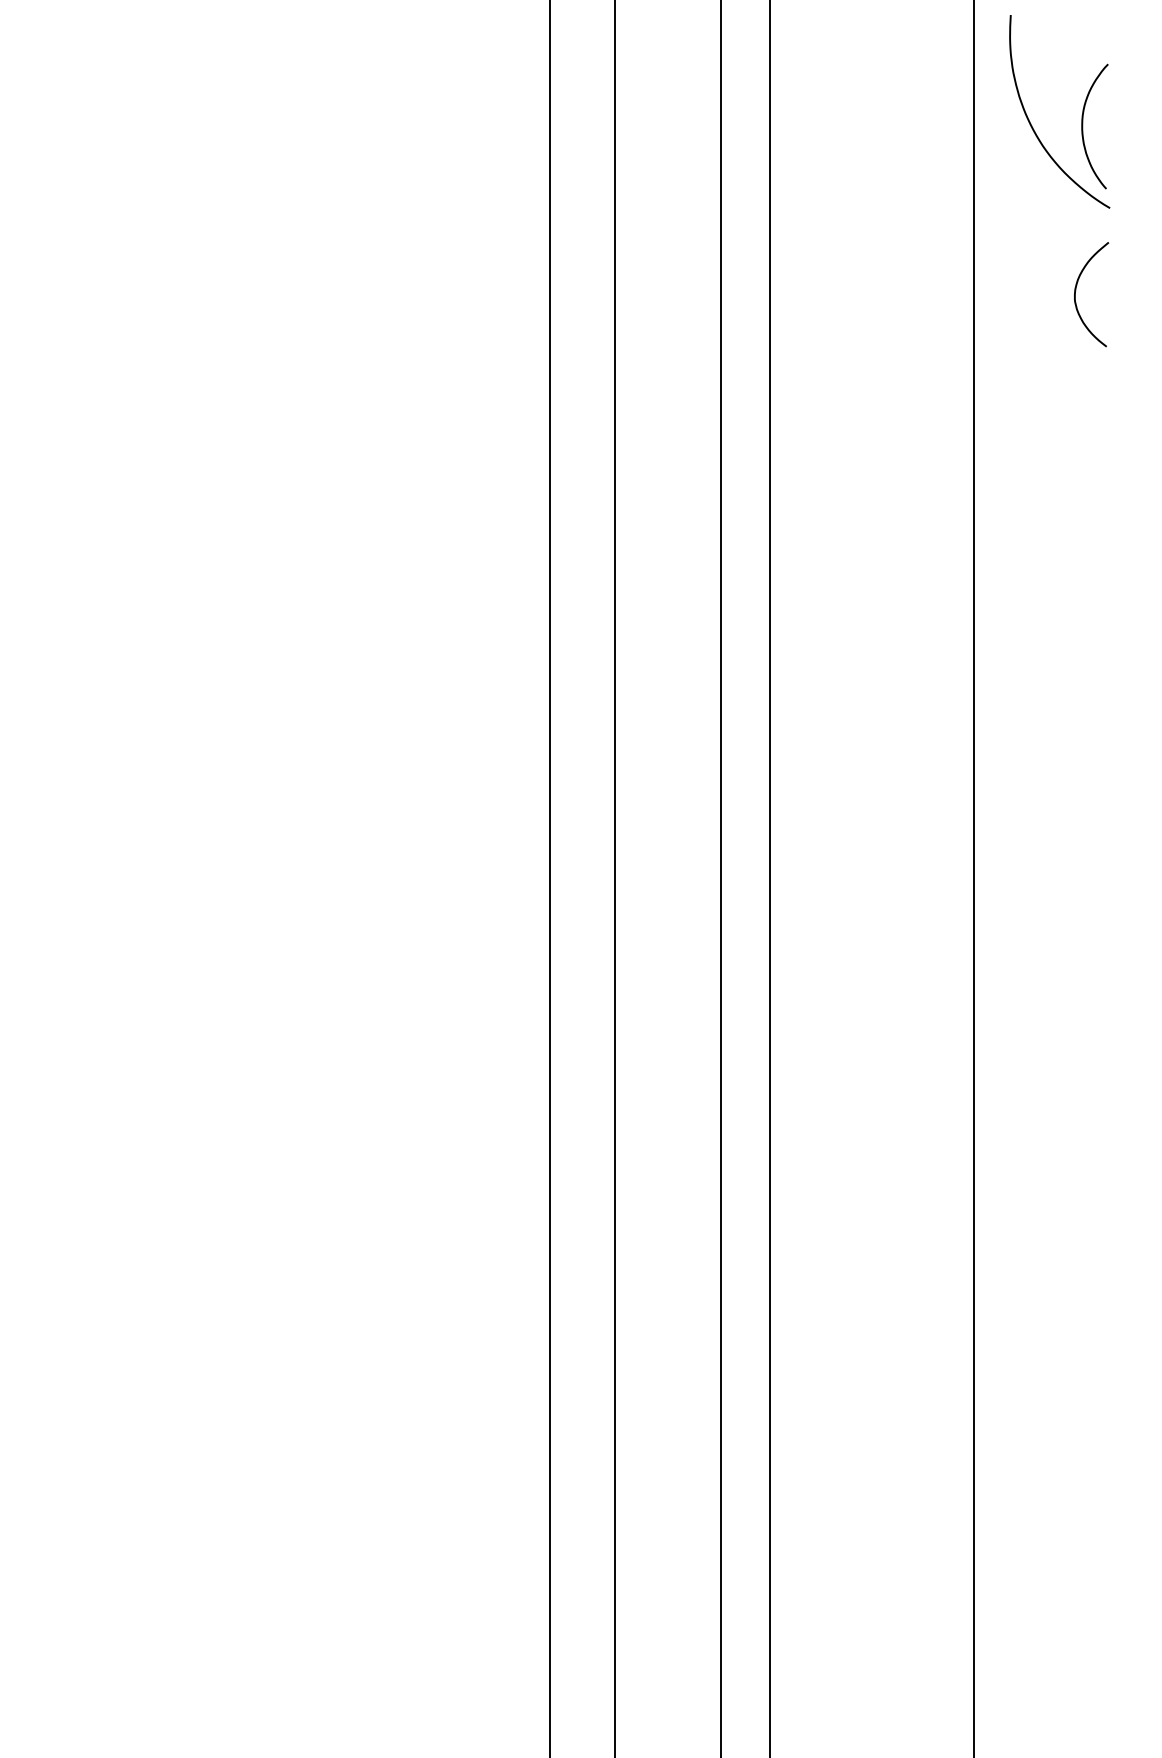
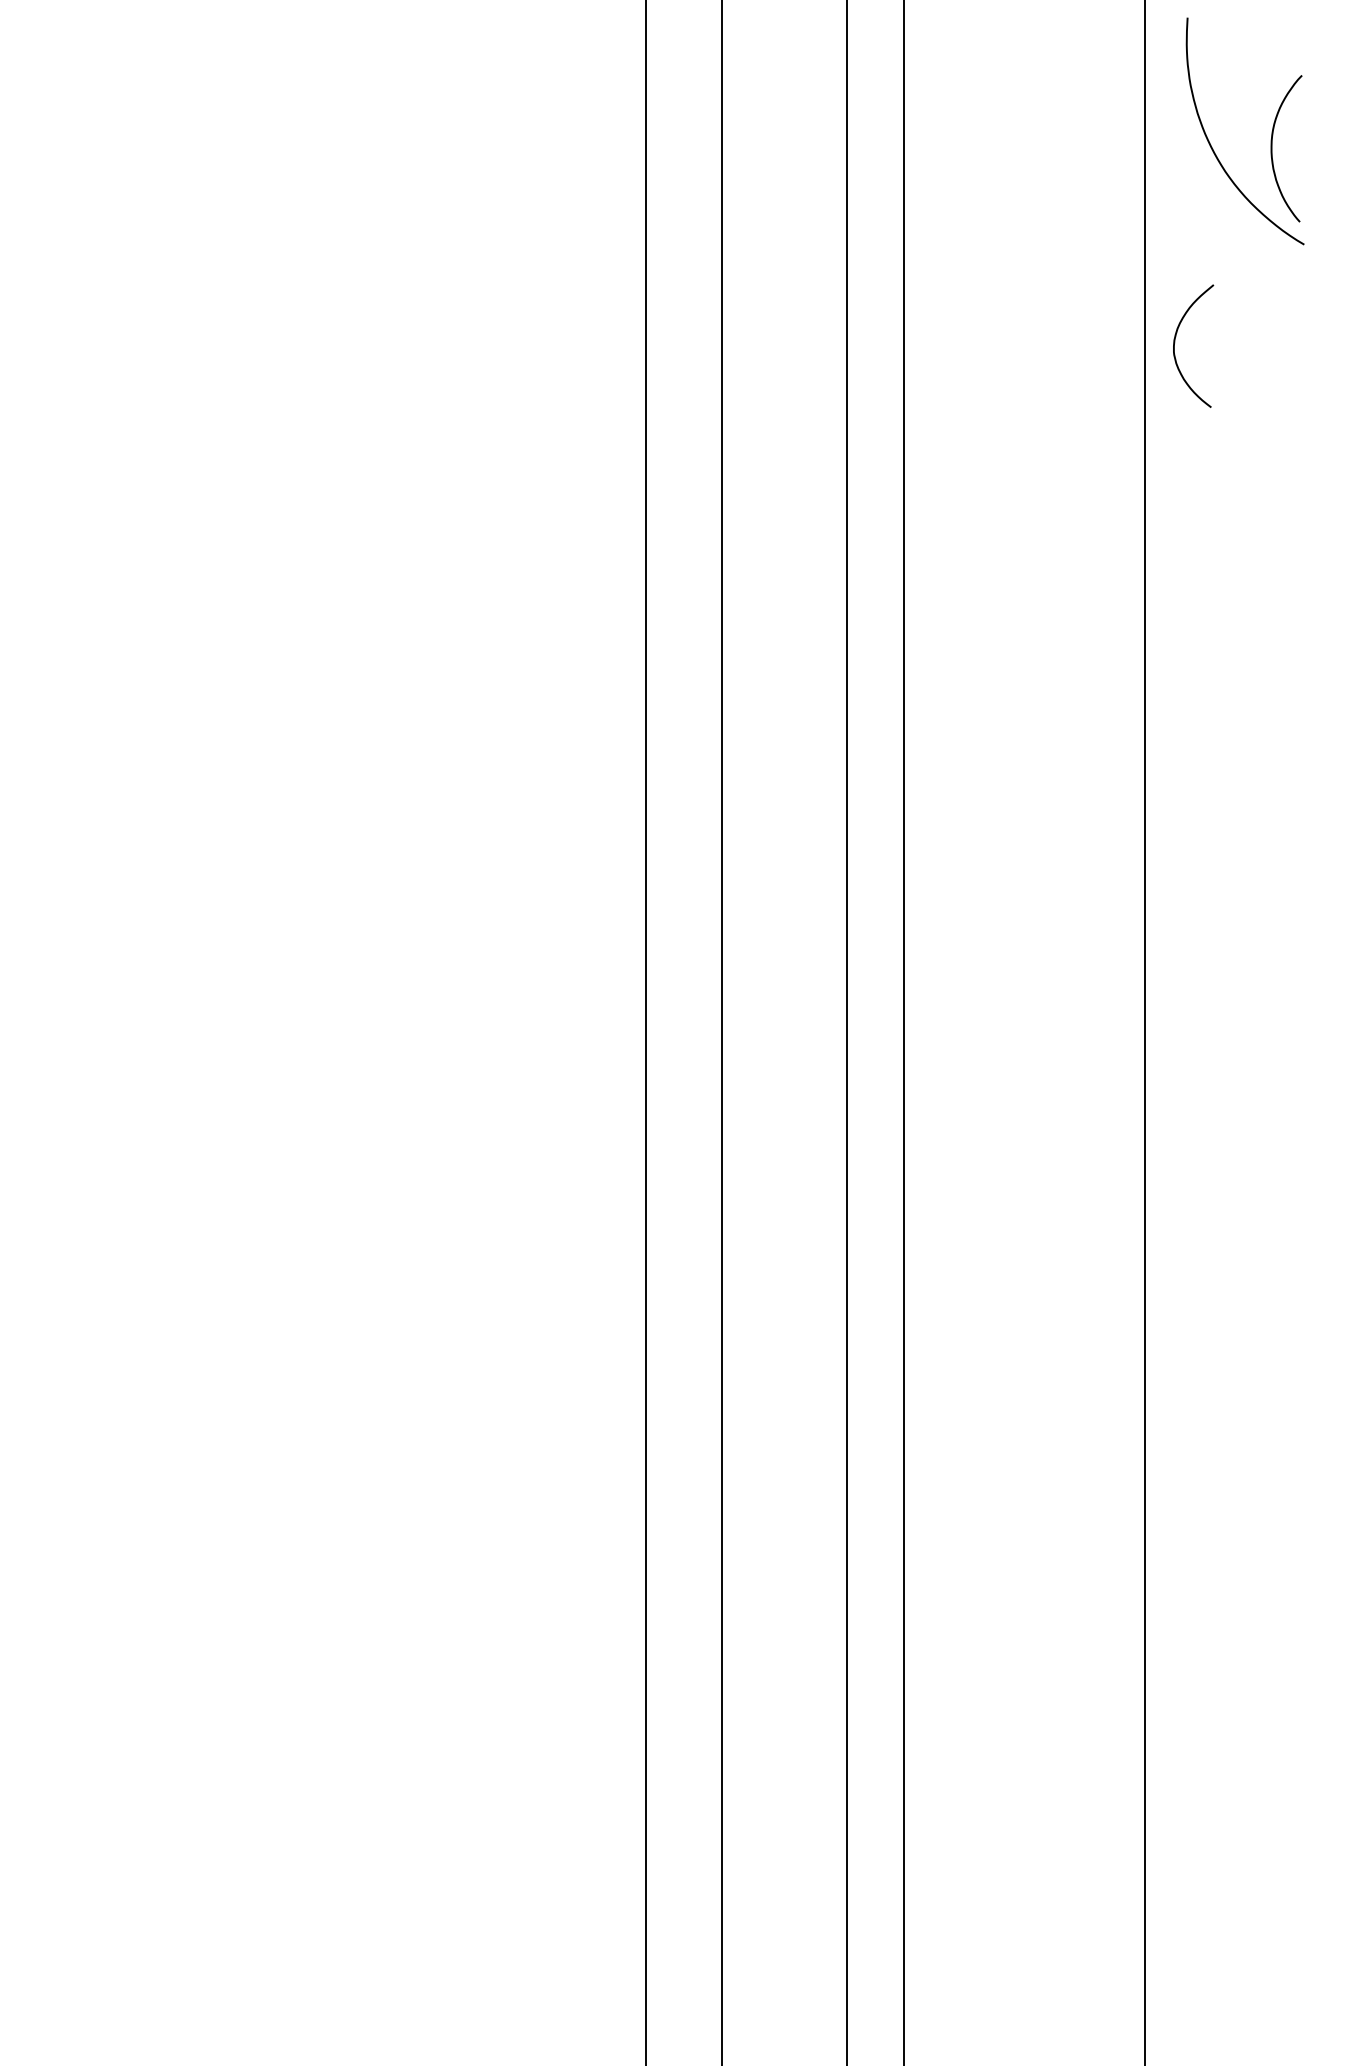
curve: (1076, 291) -> (1175, 342), moved

